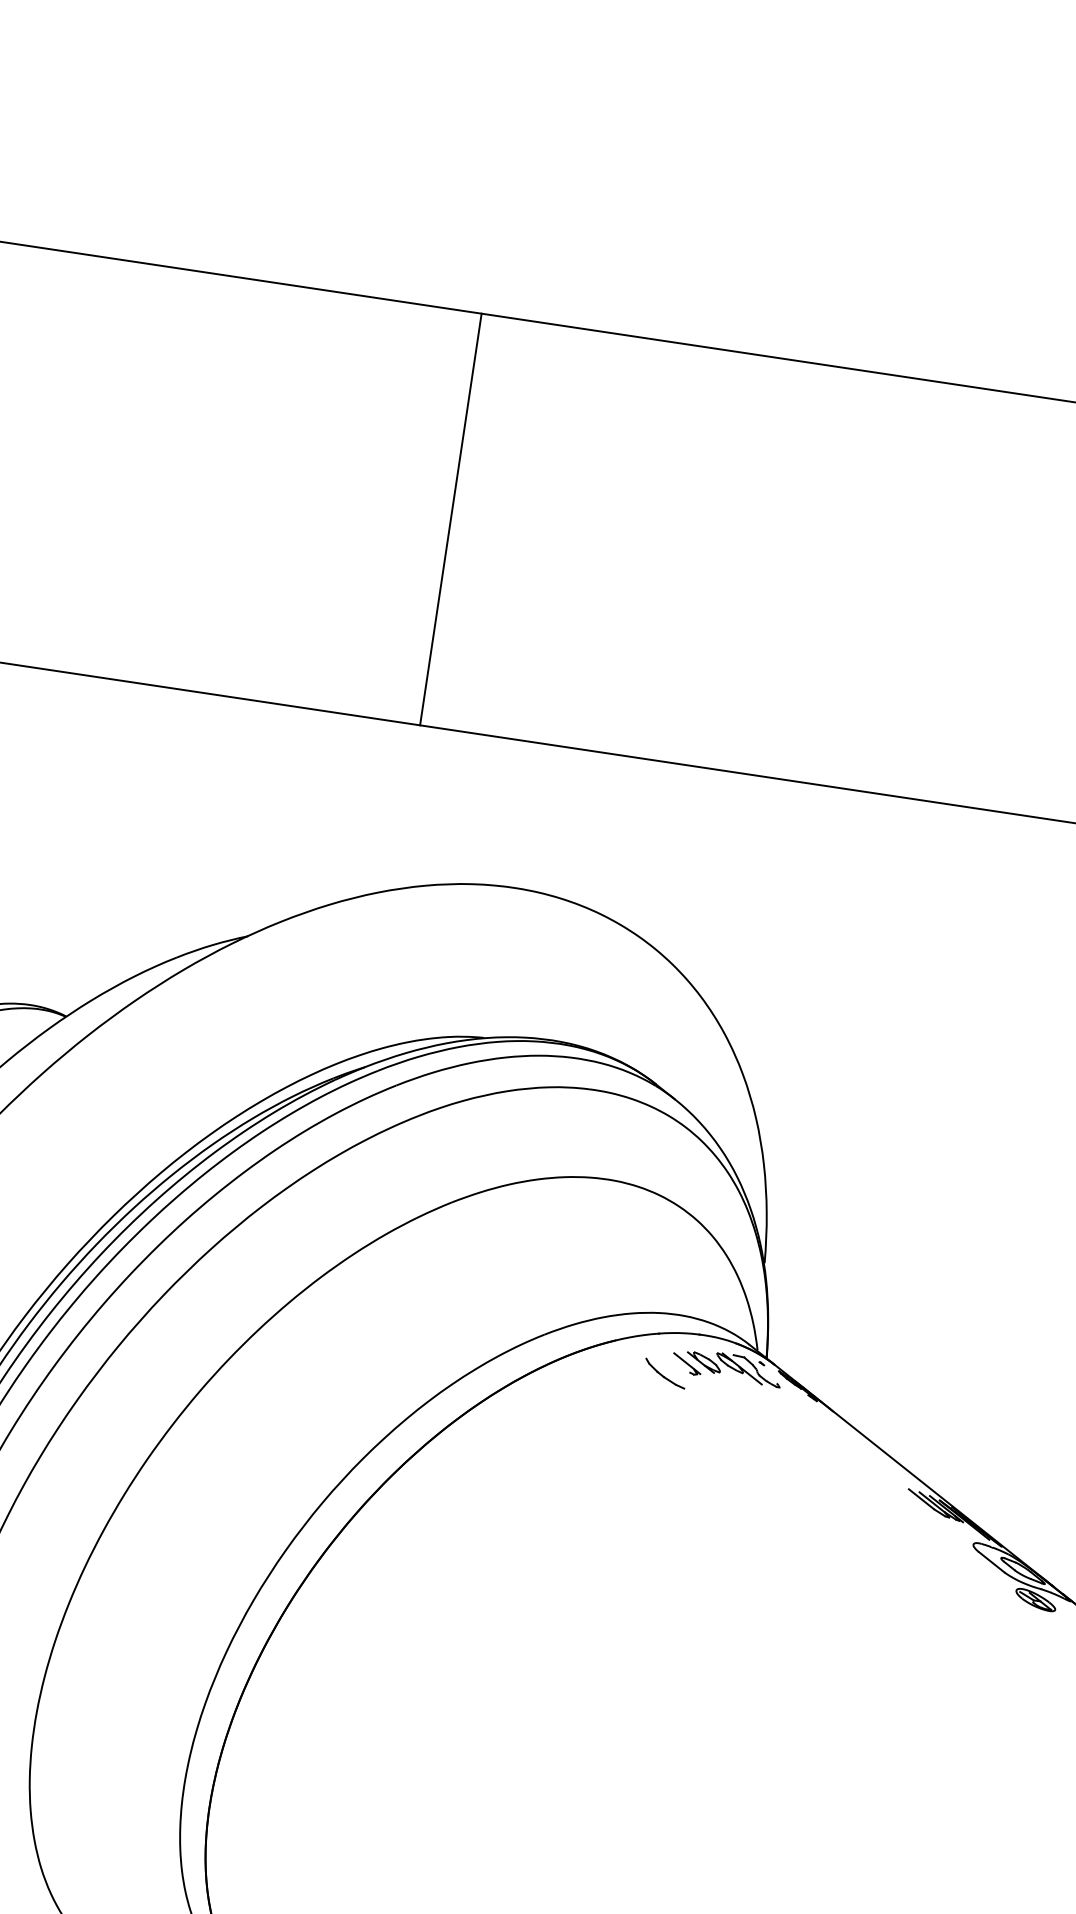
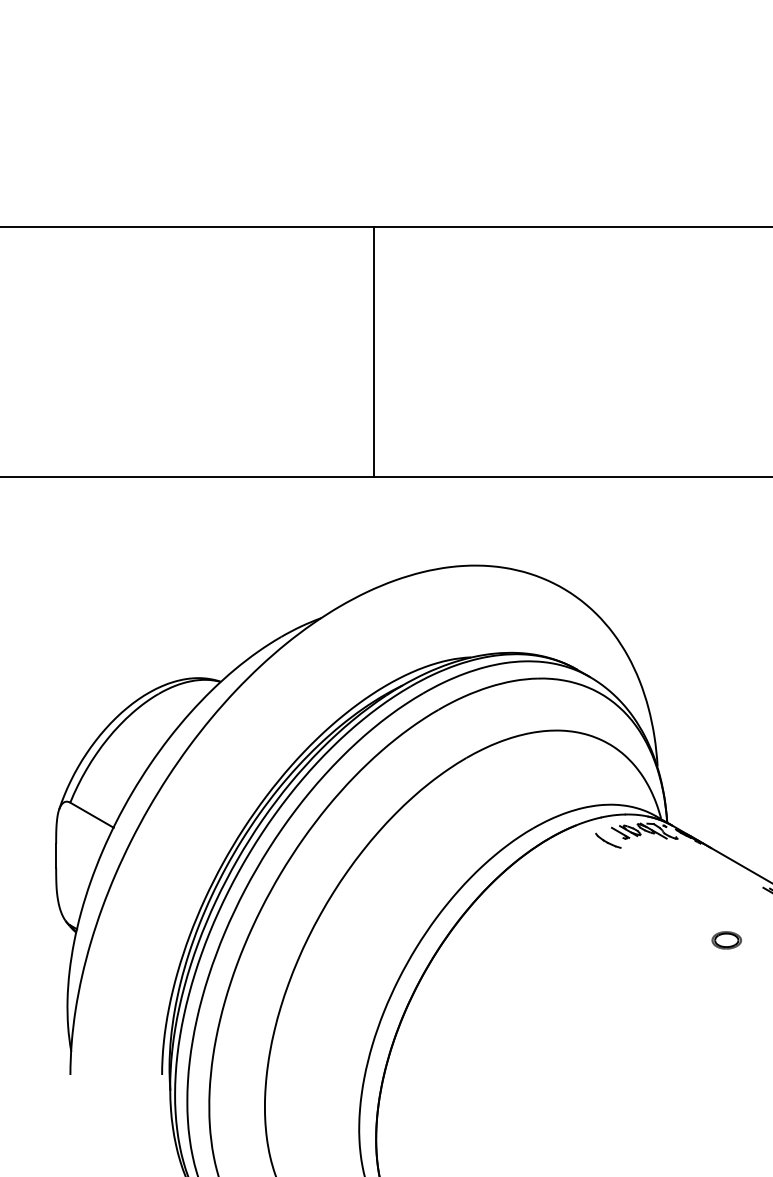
line: (451, 519) -> (374, 352), moved
part: (835, 1566) -> (726, 940), added

